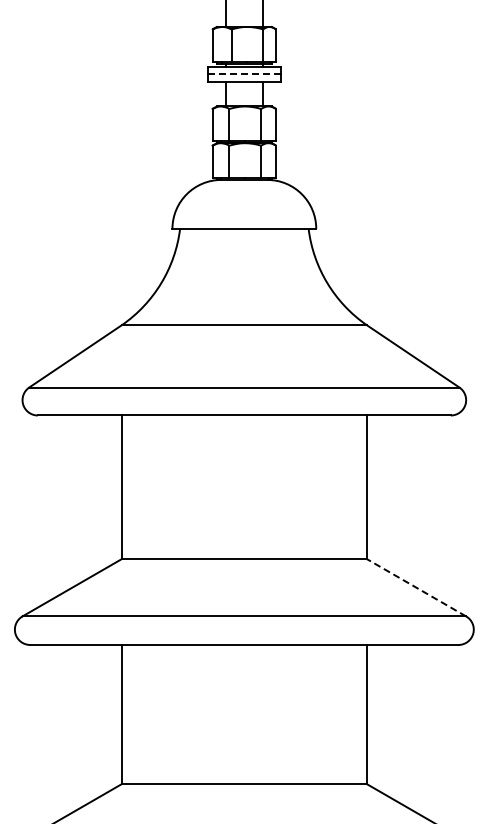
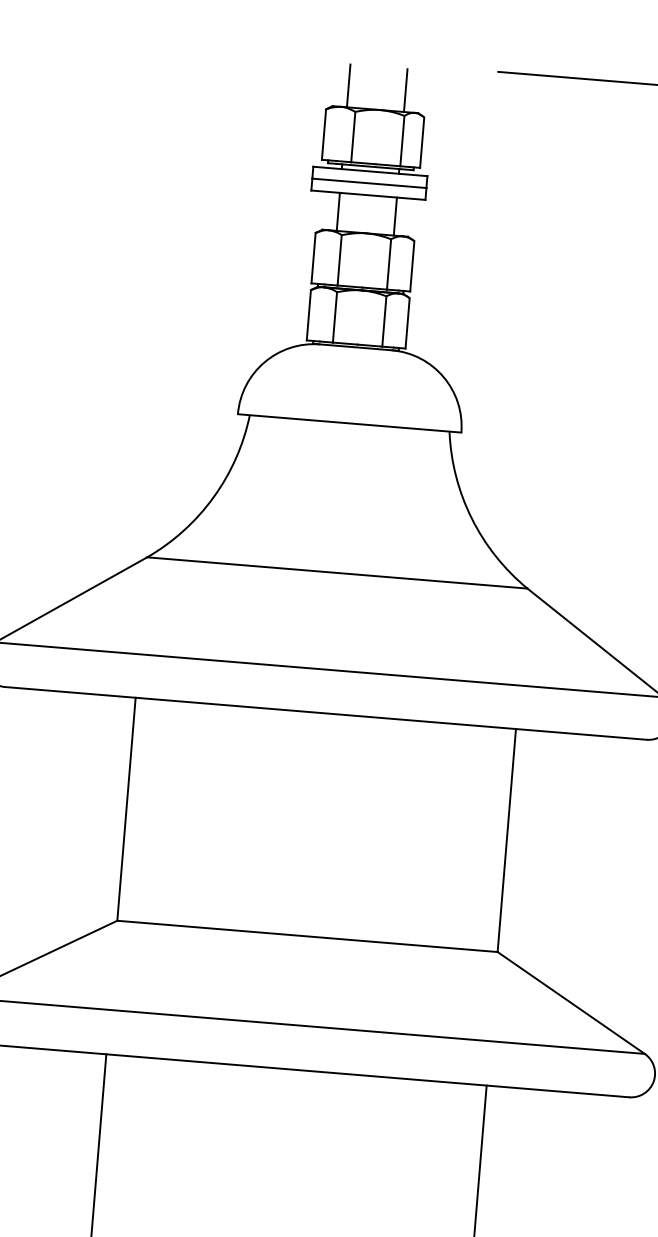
line: (244, 74) -> (369, 183), dashed -> solid
line: (416, 587) -> (571, 1002), dashed -> solid

